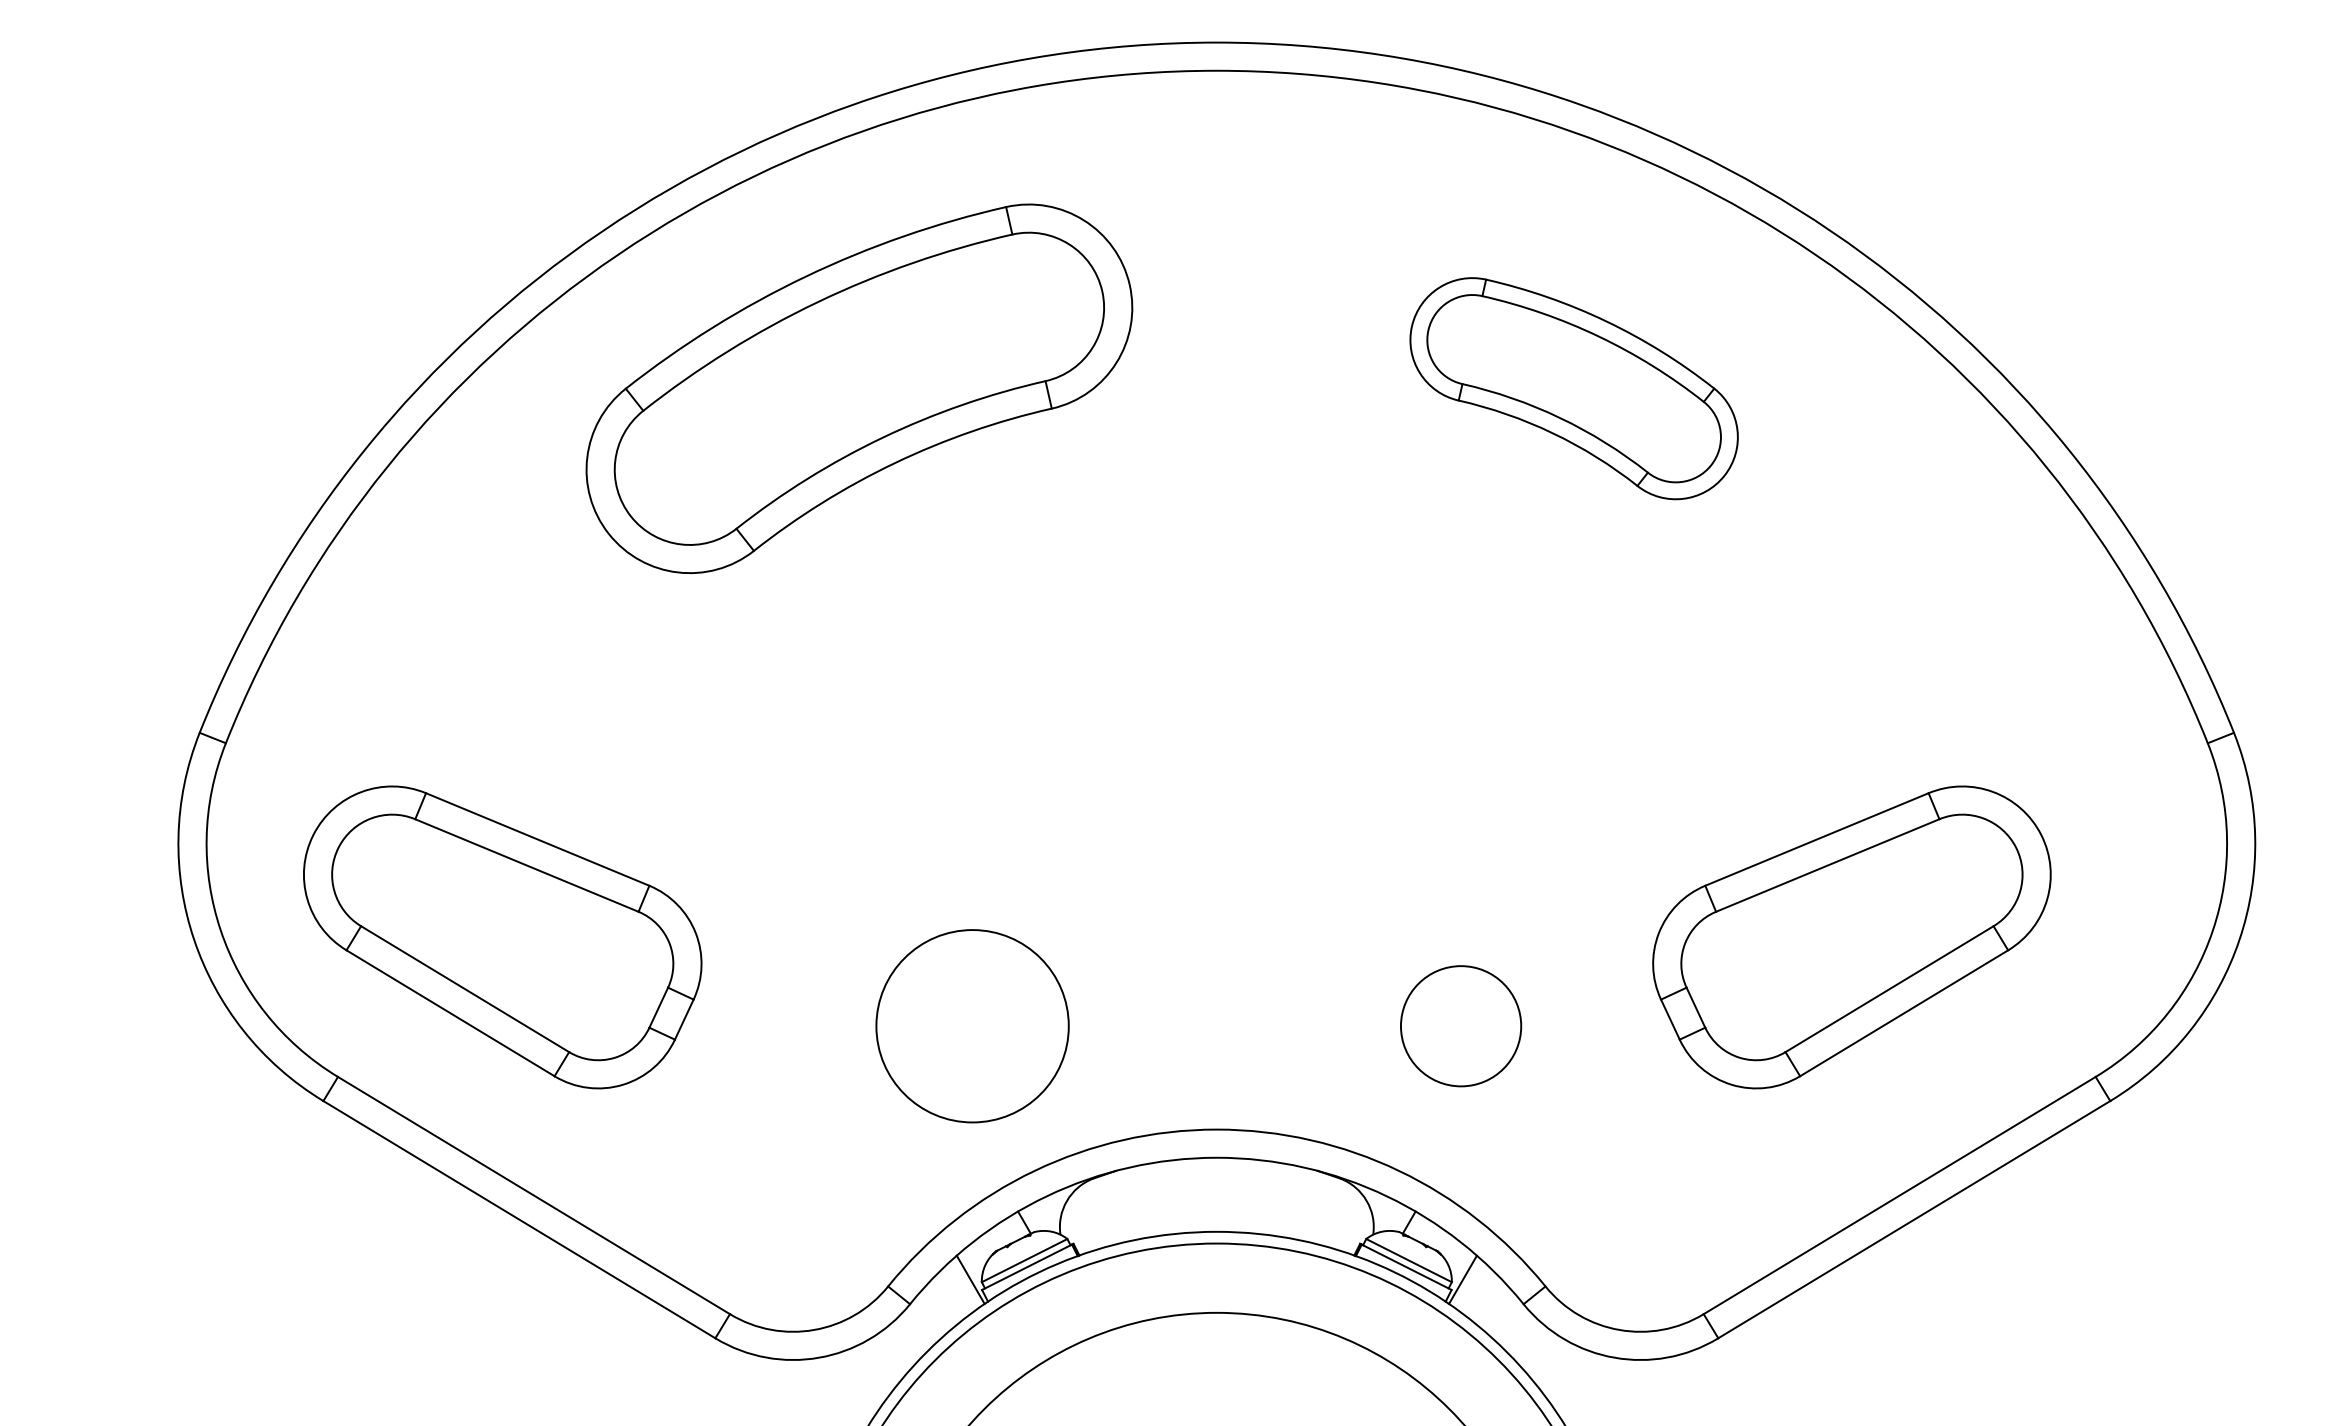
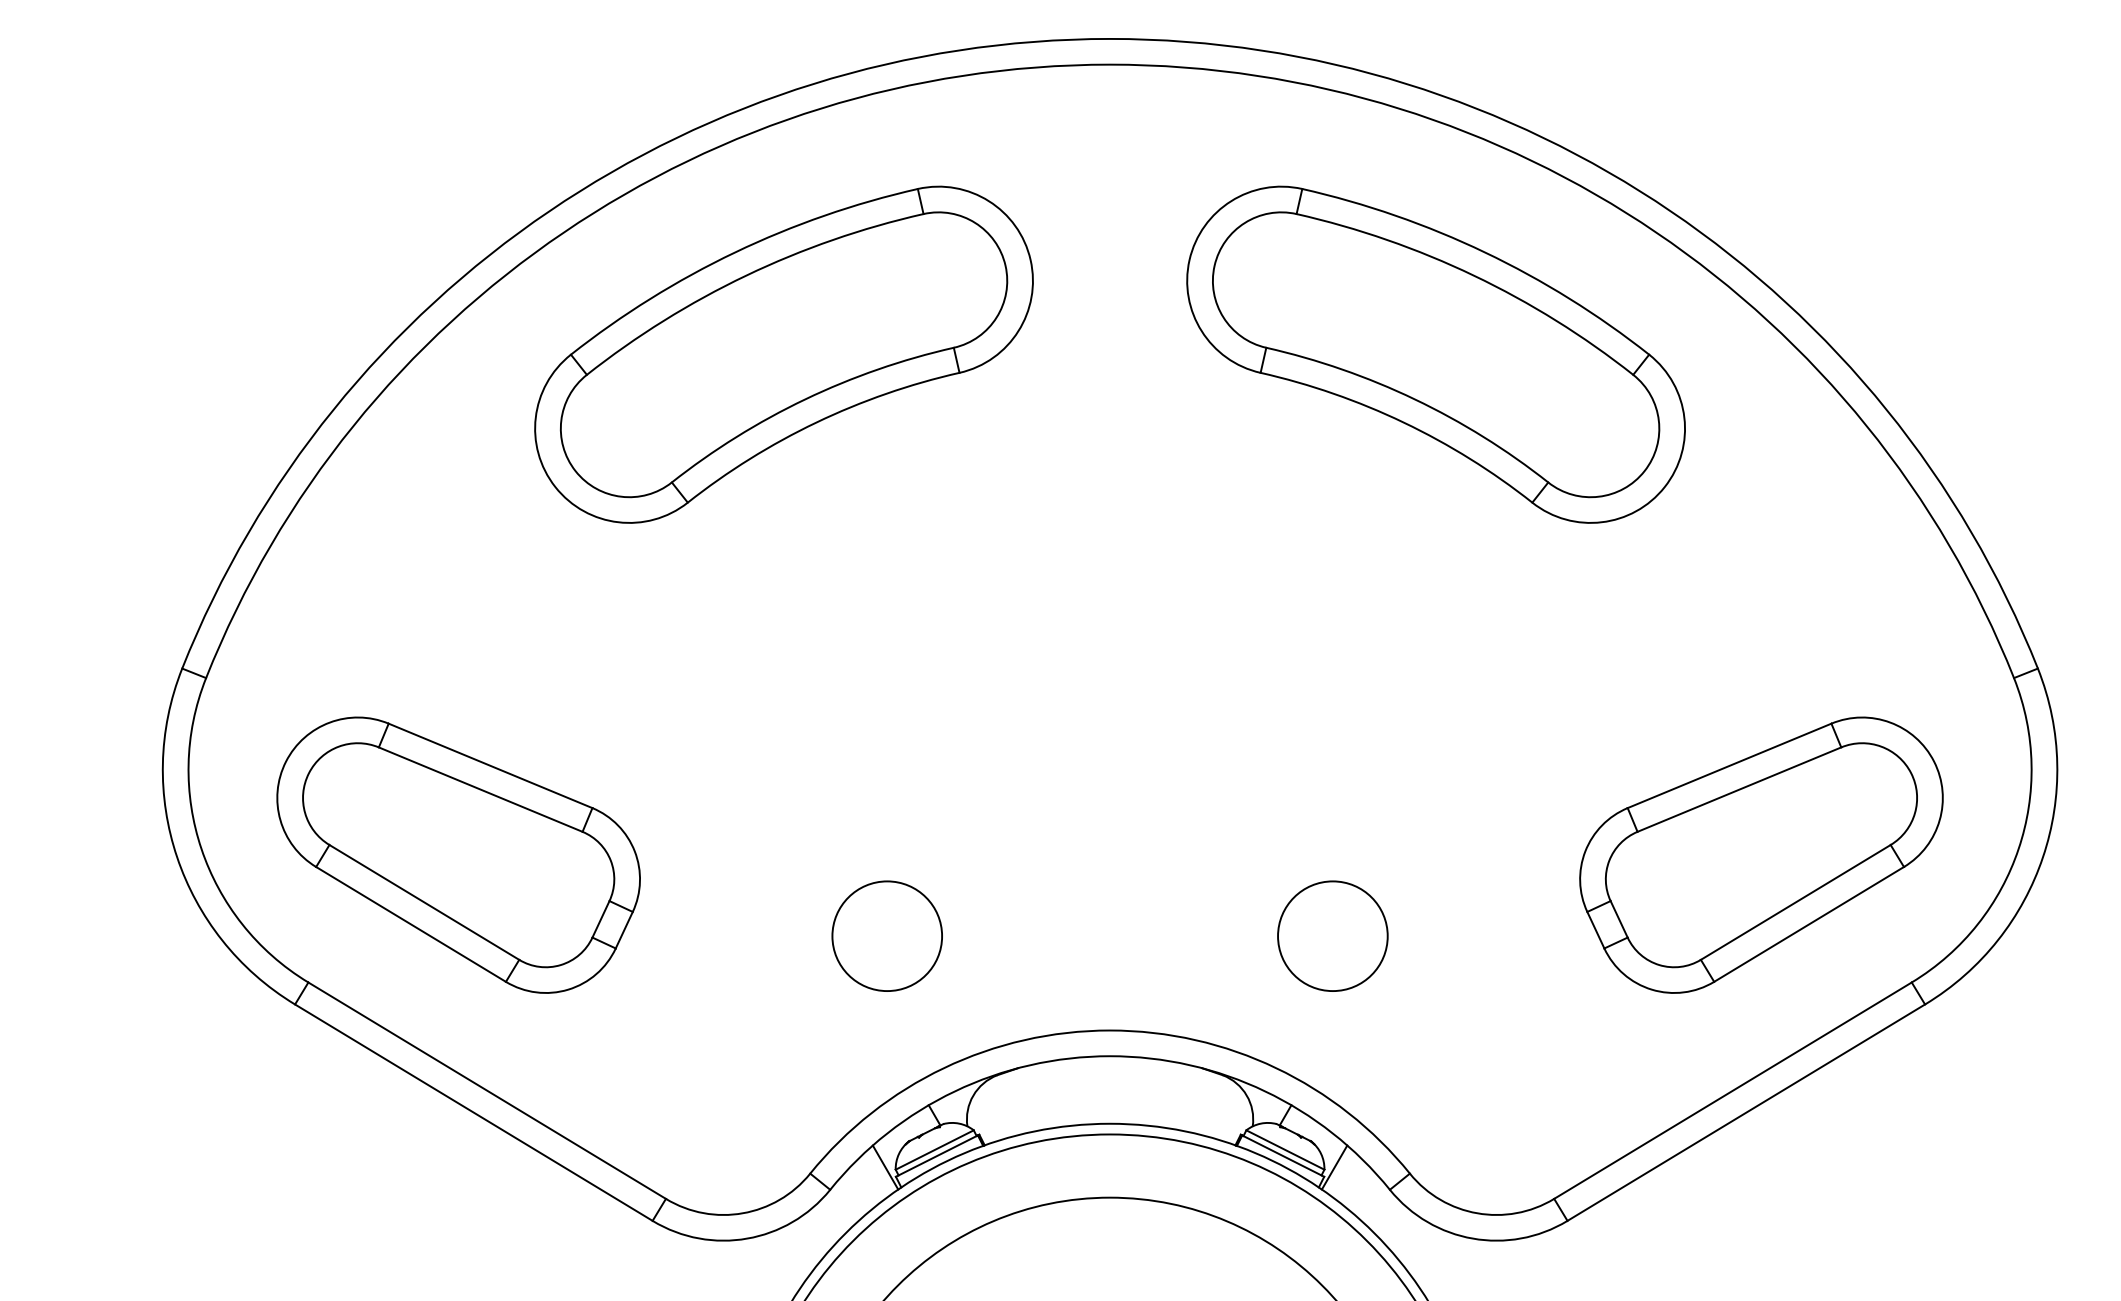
part: (1573, 388) -> (1435, 354), size x1.67
part: (1851, 937) -> (1761, 855), moved
circle: (972, 1026) -> (887, 936), size x0.62

